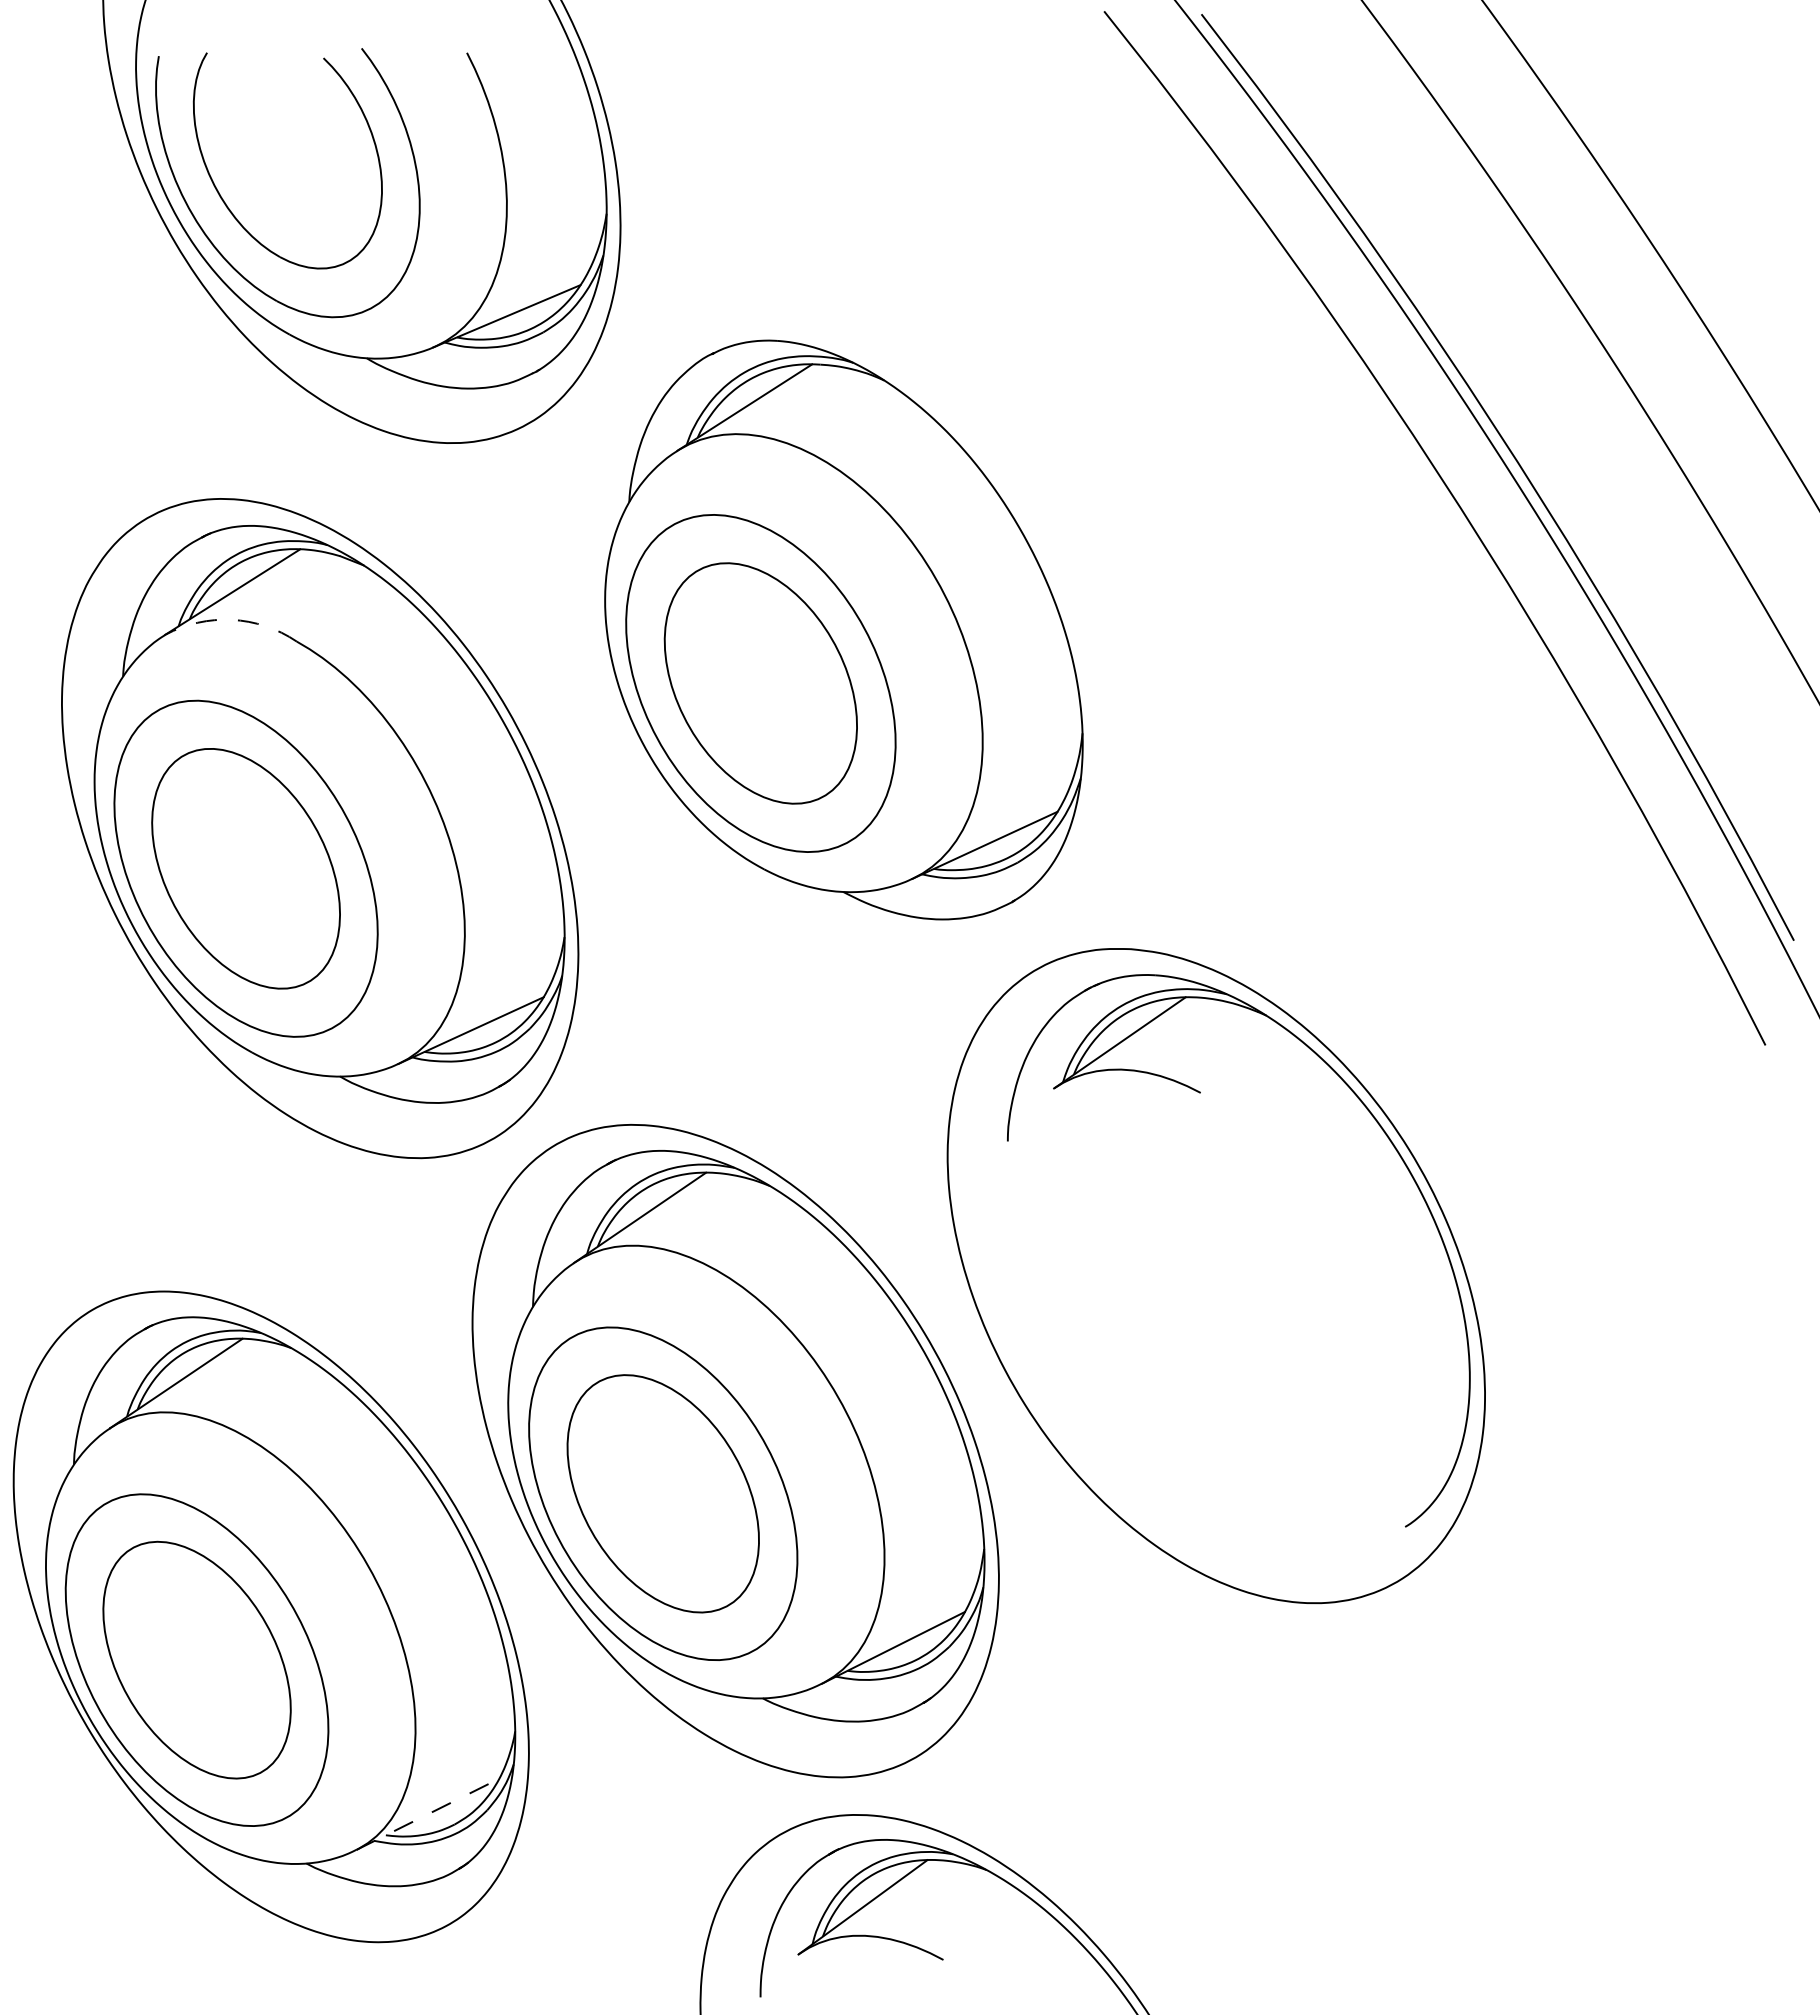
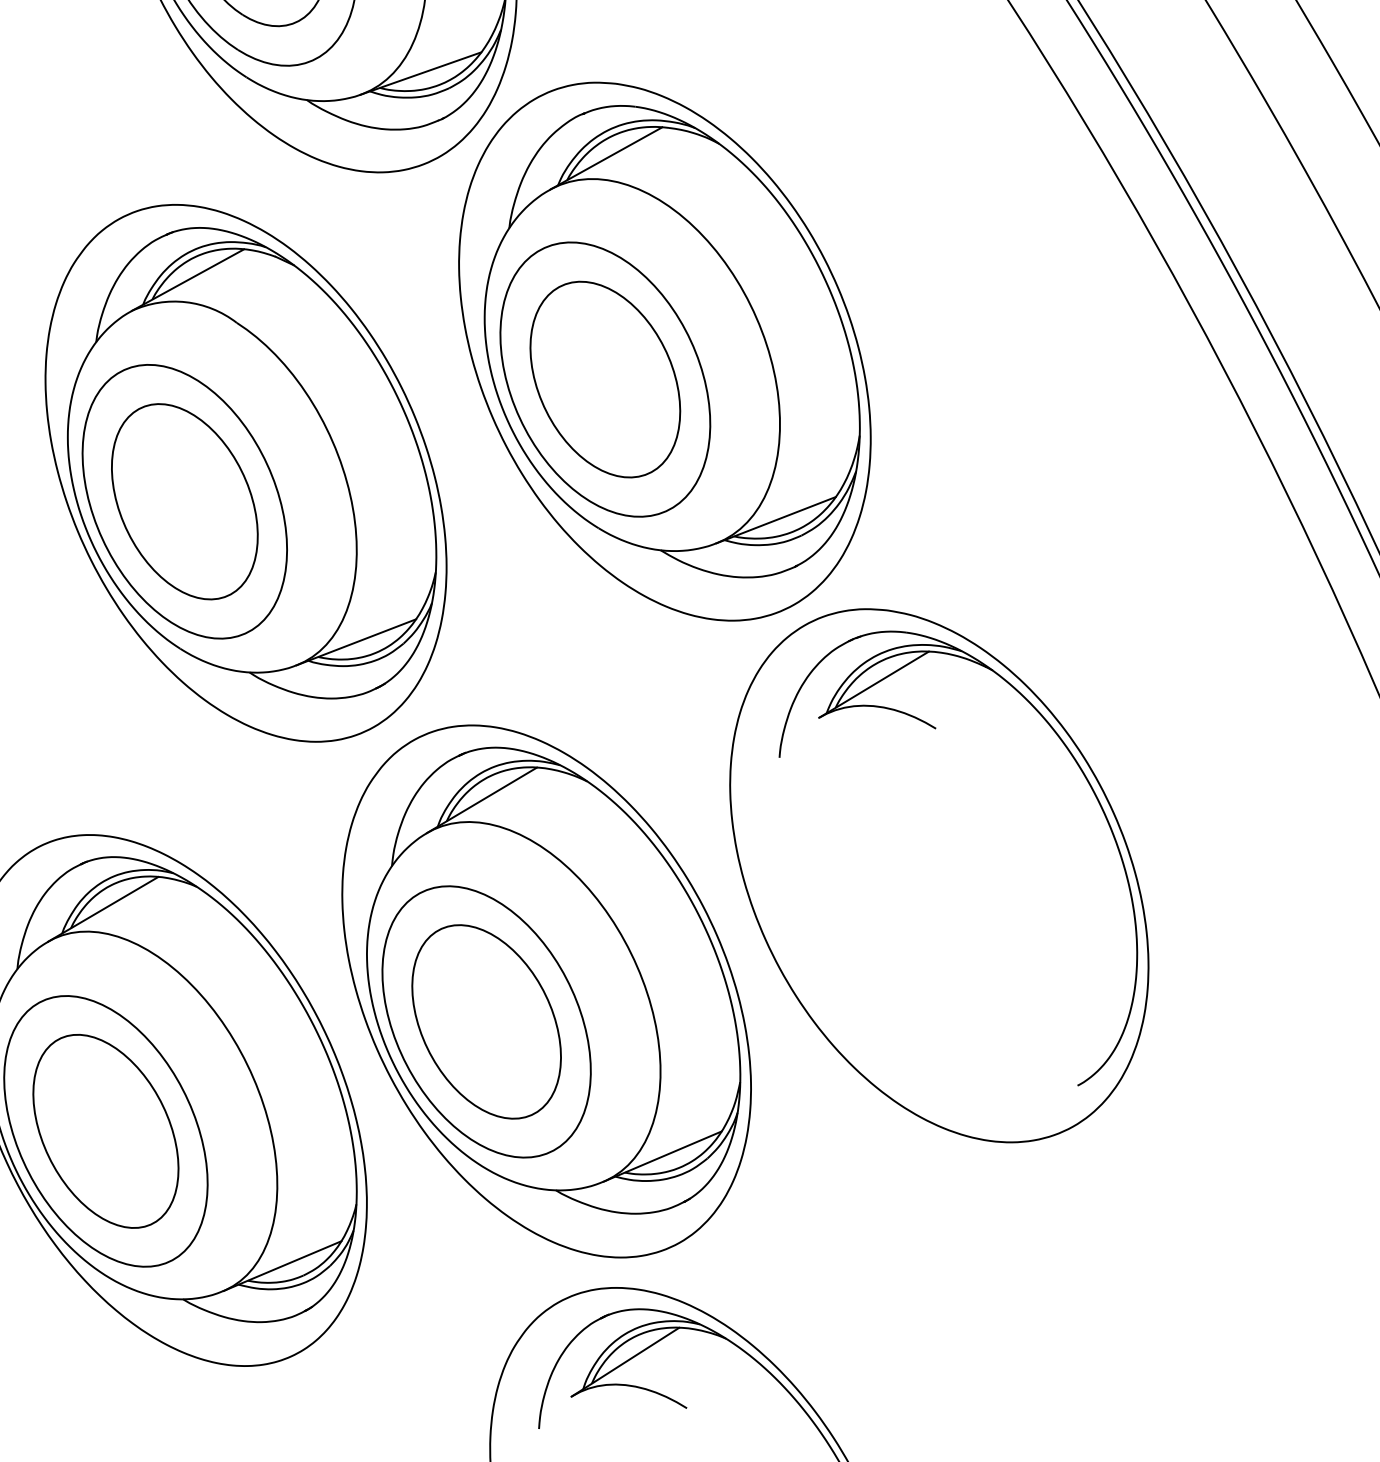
arc: (231, 619) -> (185, 301), dashed -> solid
part: (832, 643) -> (664, 351), added
line: (427, 1814) -> (282, 1266), dashed -> solid

